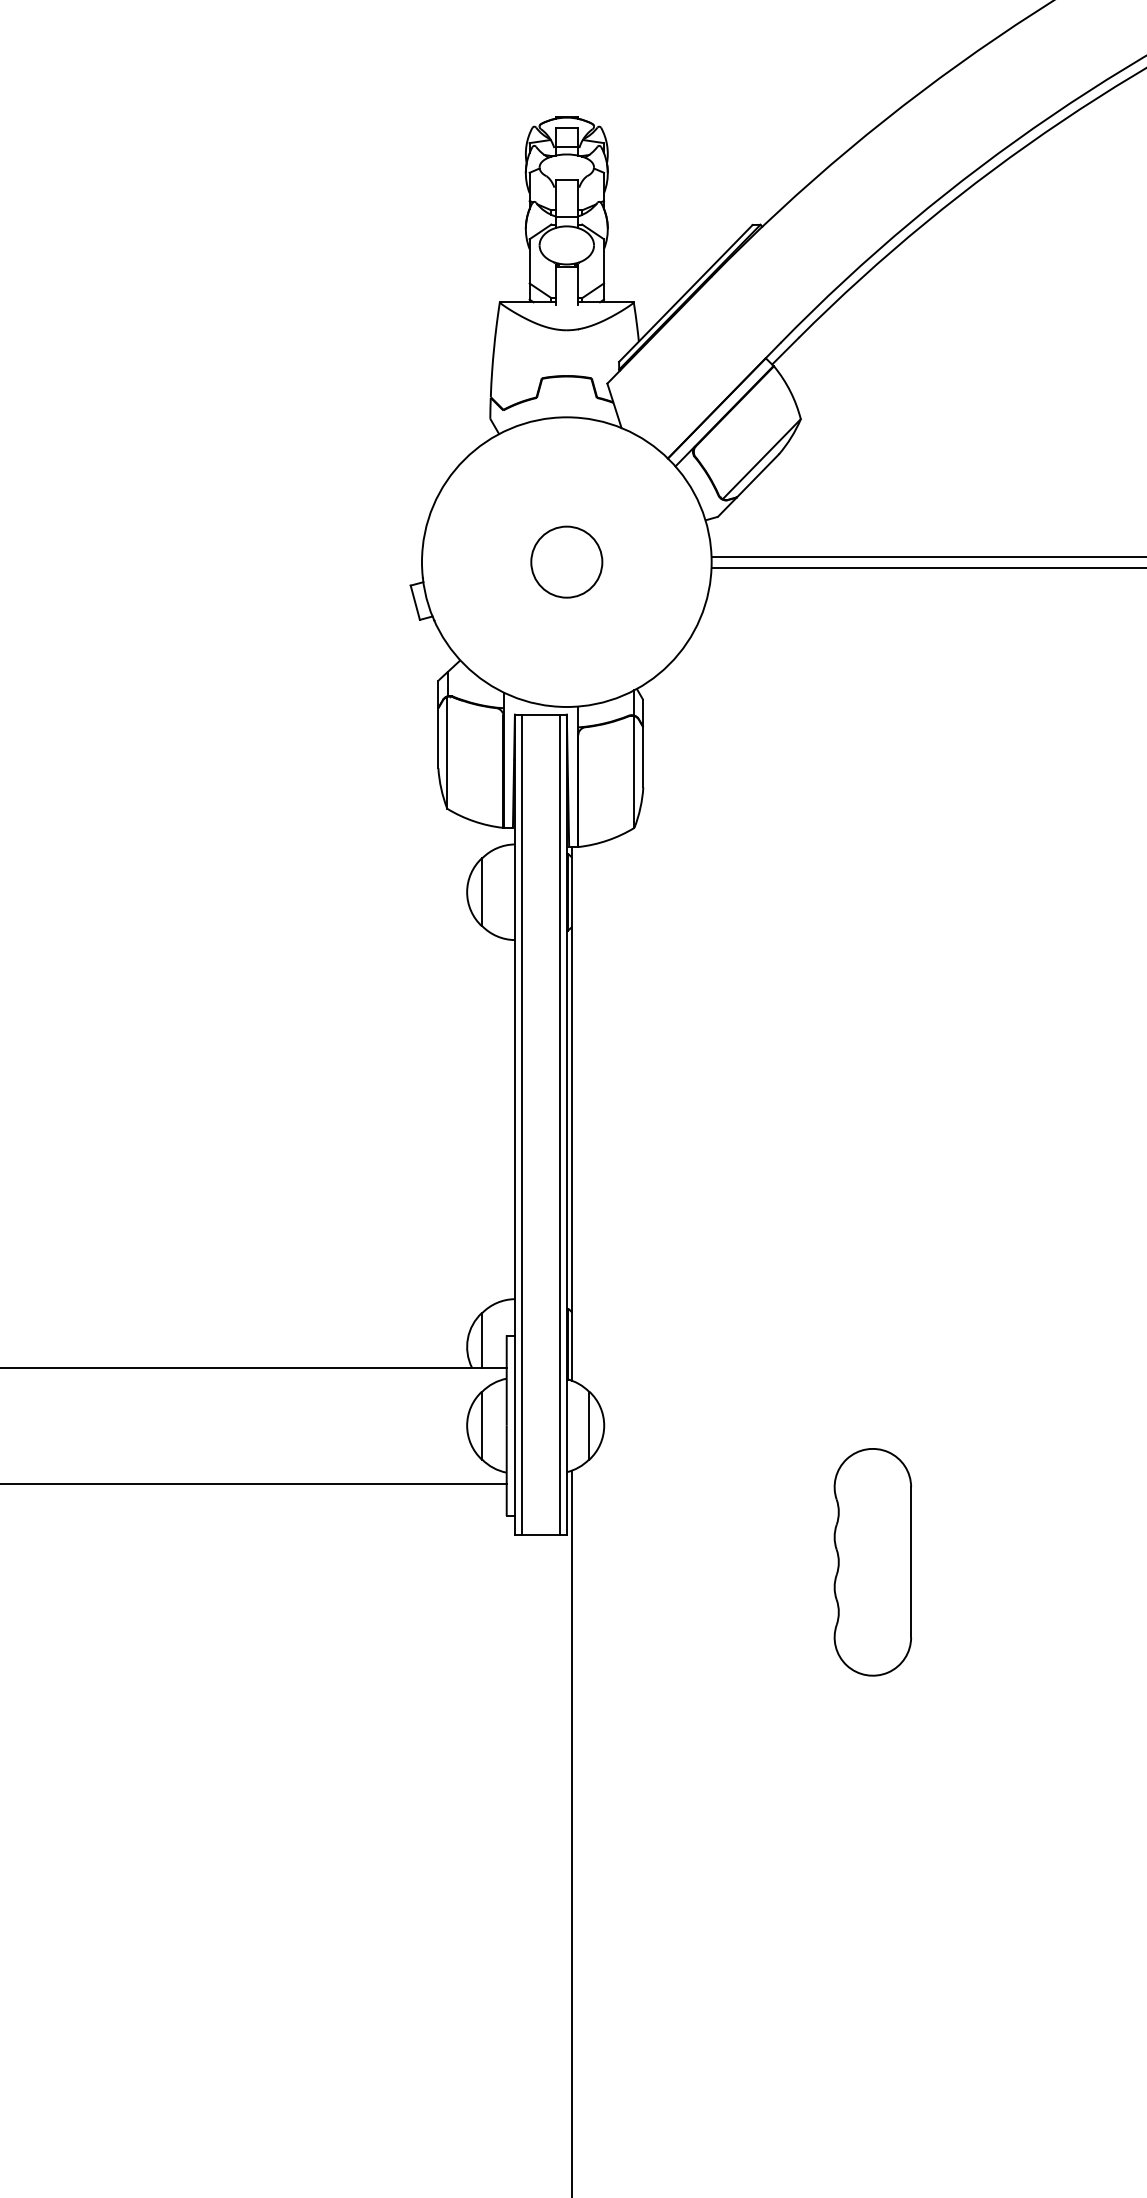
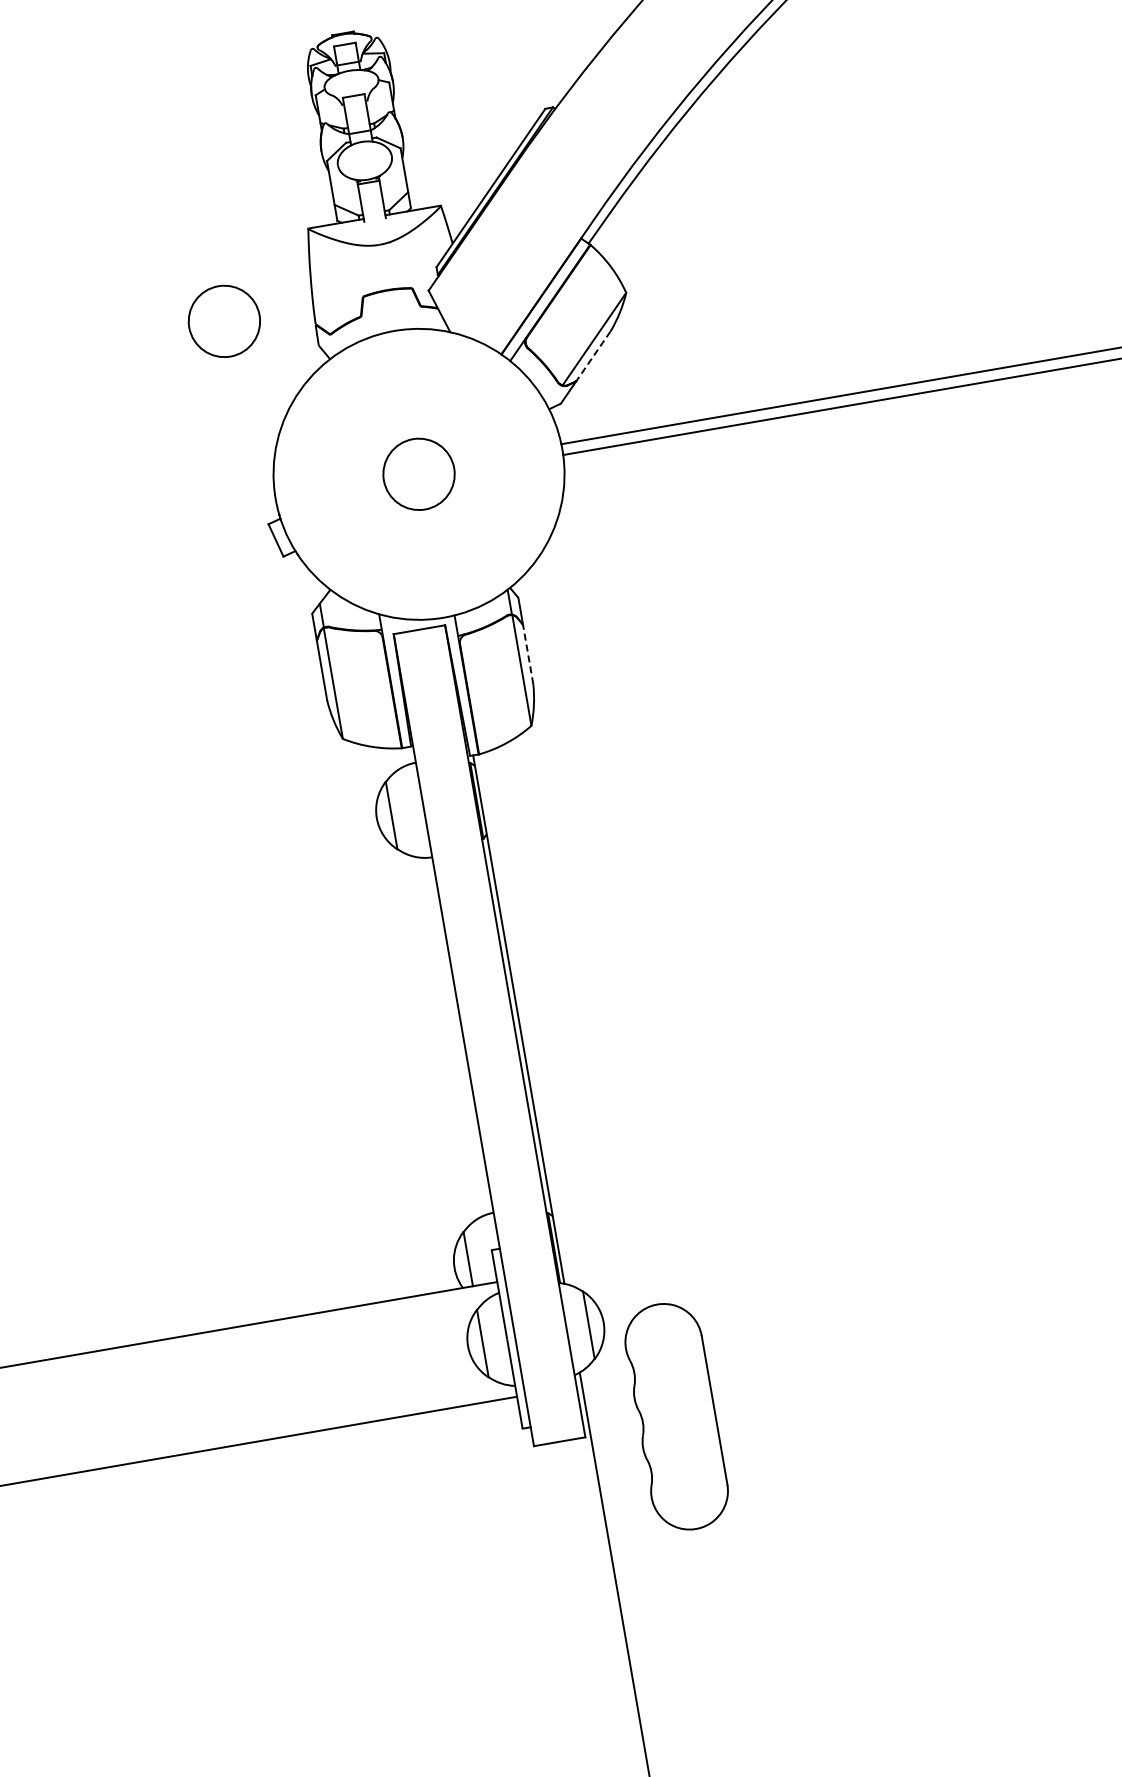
circle: (401, 378) -> (224, 320), added
line: (757, 475) -> (592, 355), solid -> dashed
line: (643, 757) -> (528, 654), solid -> dashed
line: (521, 1124) -> (470, 1038), removed
line: (560, 1124) -> (508, 1032), removed
part: (872, 1562) -> (676, 1417), moved

